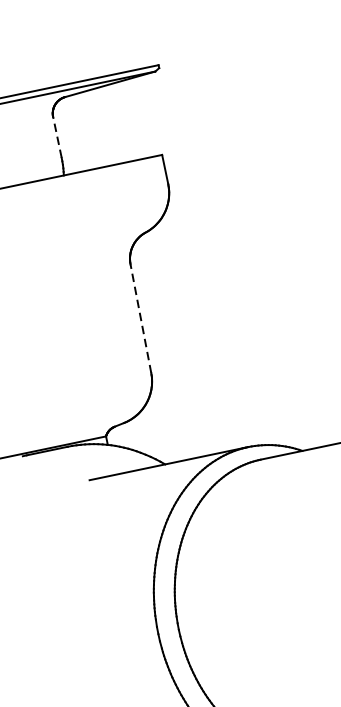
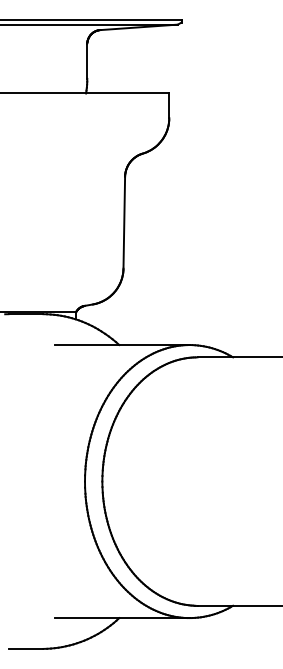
line: (57, 137) -> (87, 61), dashed -> solid
line: (141, 318) -> (124, 222), dashed -> solid

